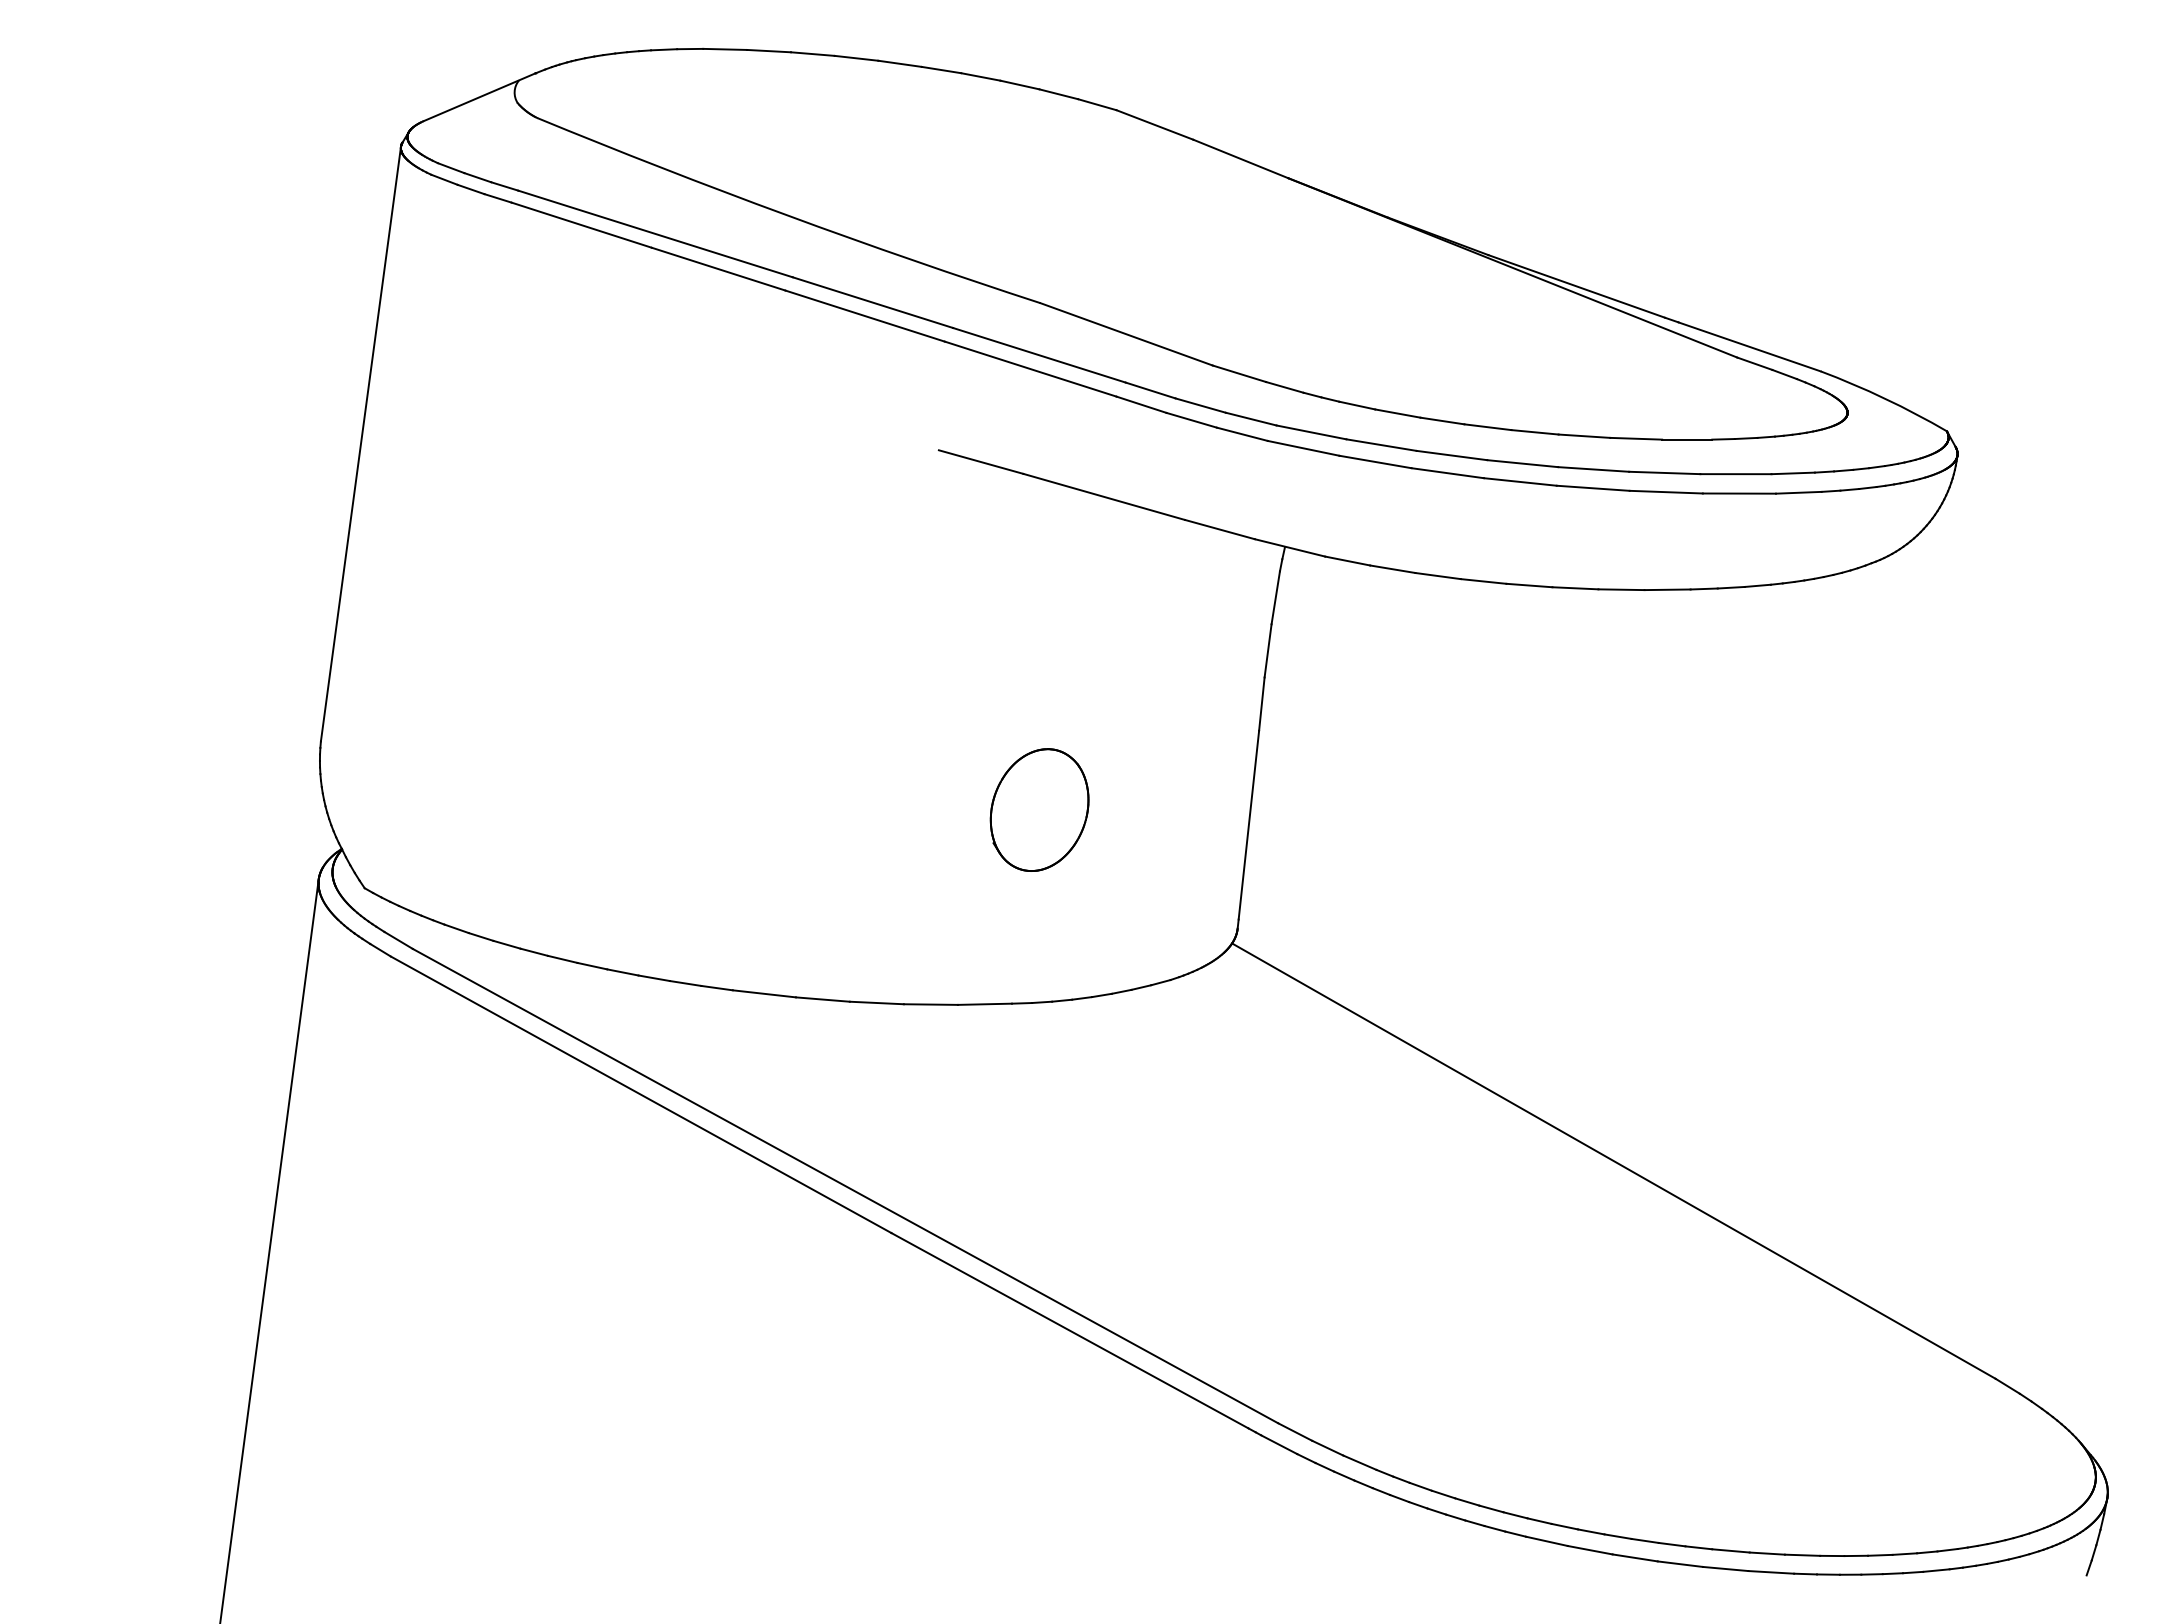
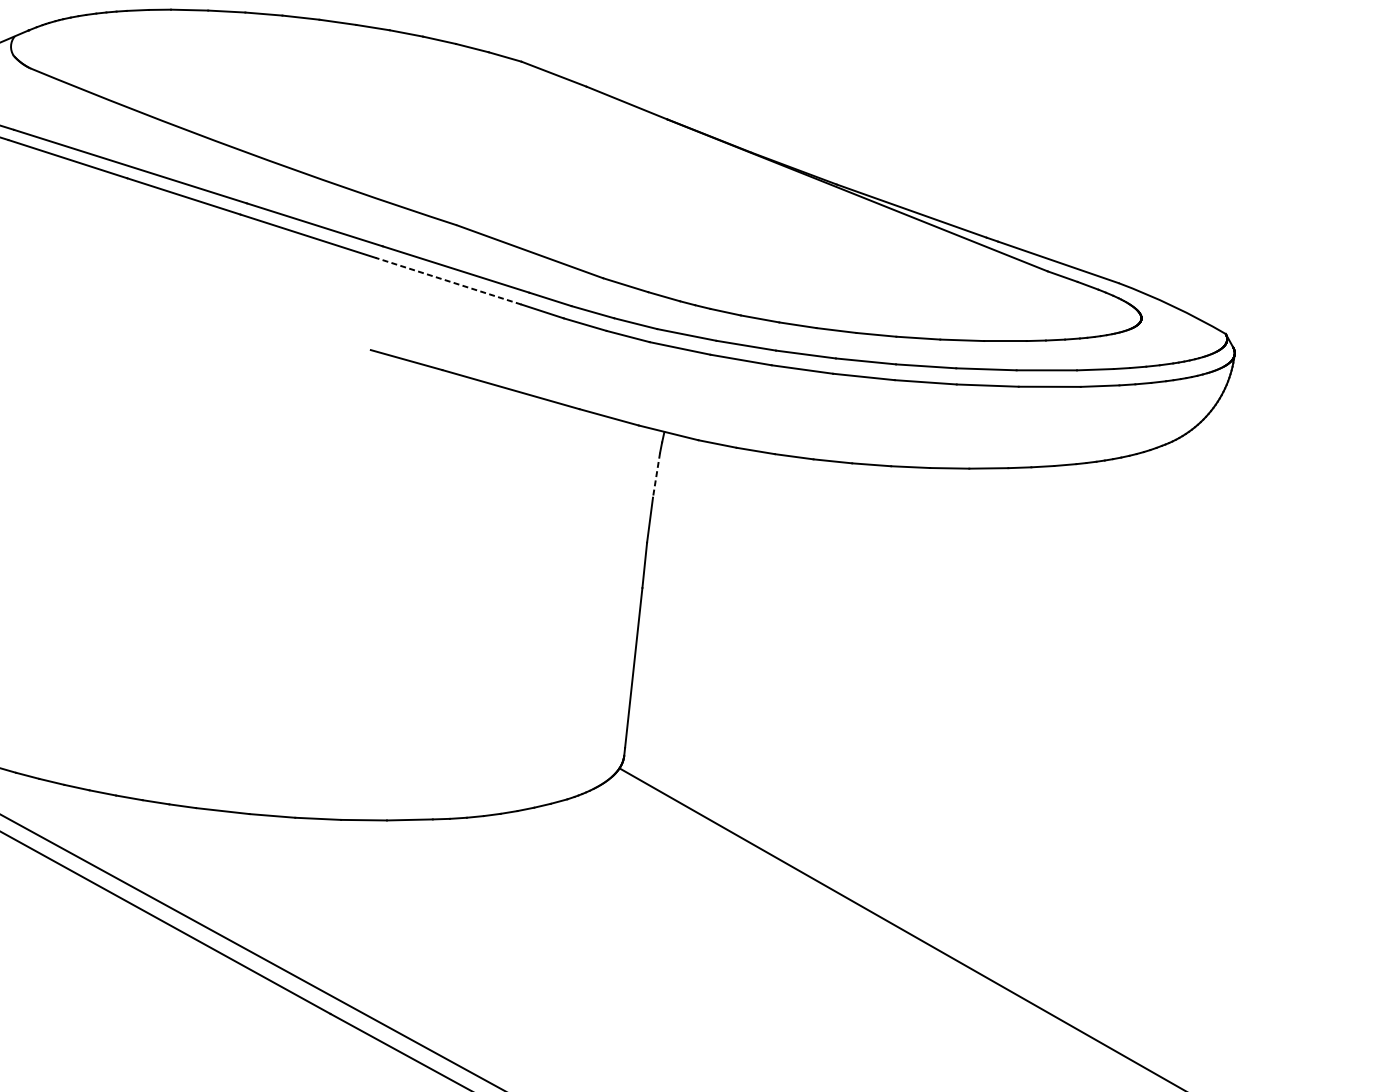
line: (1030, 368) -> (448, 280), solid -> dashed
line: (1275, 597) -> (656, 474), solid -> dashed
part: (1039, 809) -> (456, 654), removed

